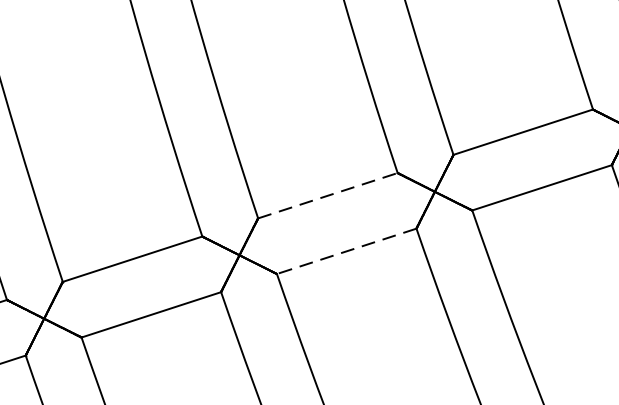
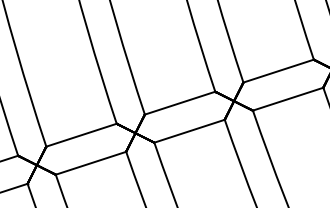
line: (328, 196) -> (180, 103), dashed -> solid
line: (346, 251) -> (189, 131), dashed -> solid

